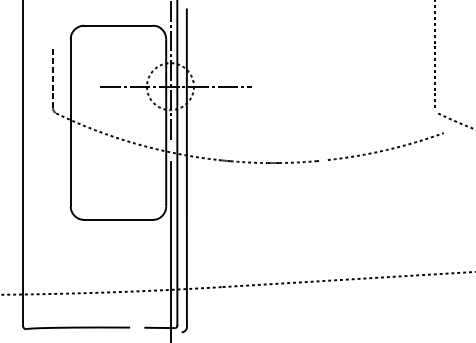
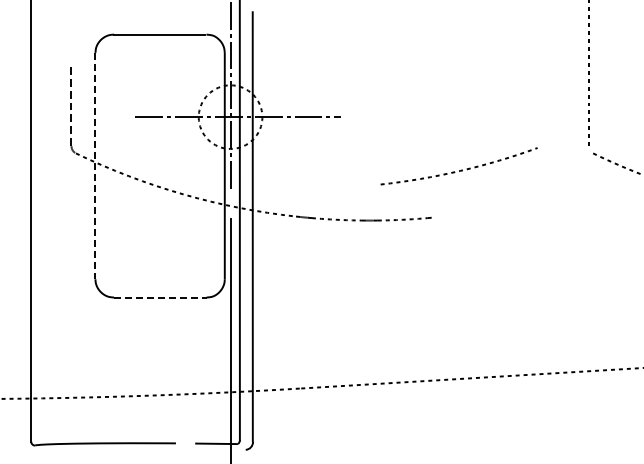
line: (70, 123) -> (95, 166), solid -> dashed
arc: (386, 149) -> (459, 170), moved
line: (118, 219) -> (160, 297), solid -> dashed

